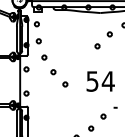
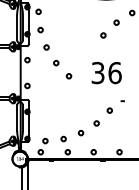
text: (101, 80) -> (107, 72), 54 -> 36

